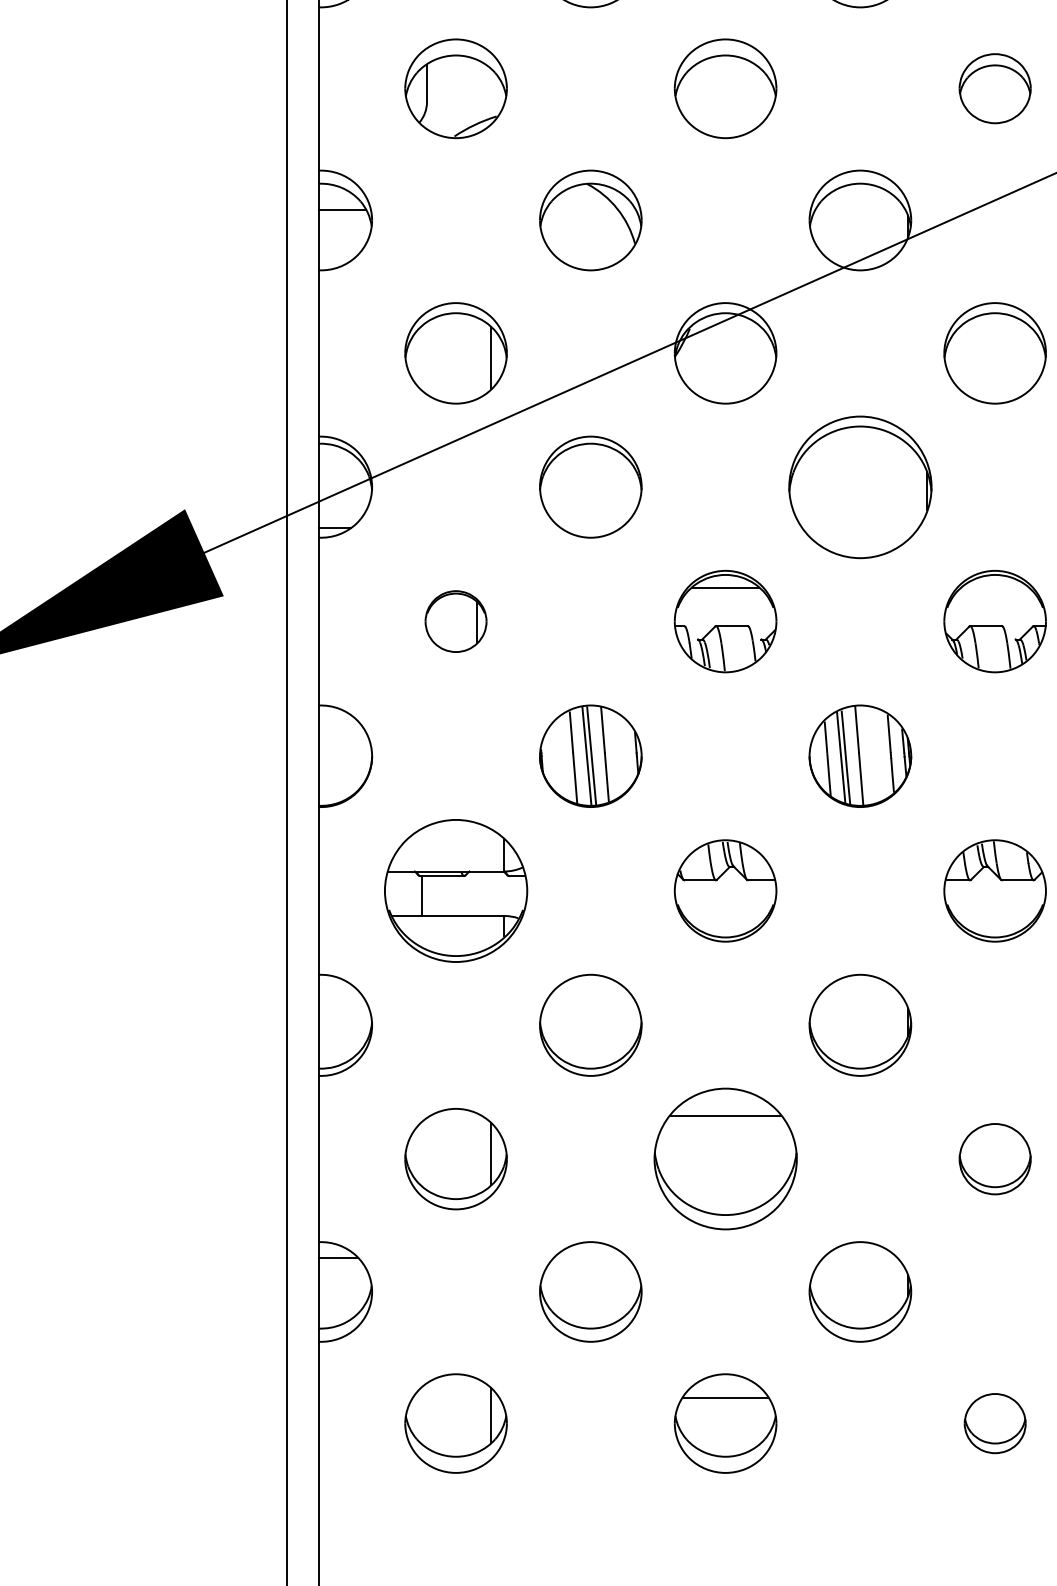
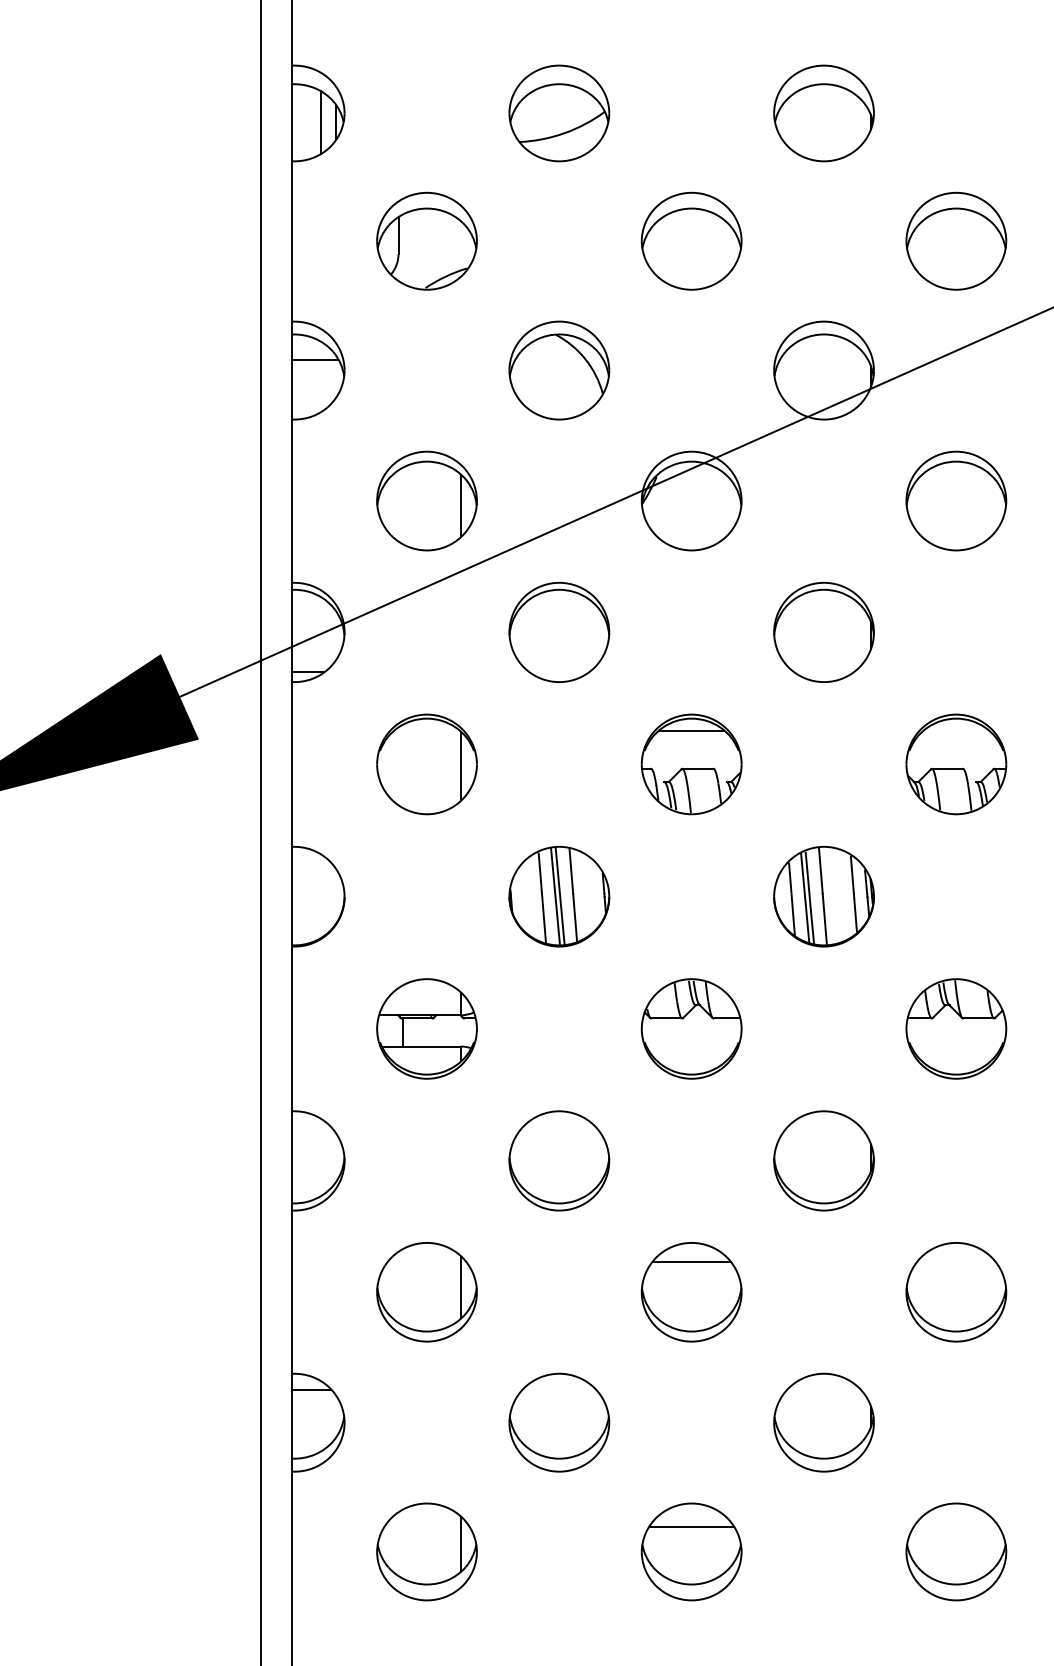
part: (995, 88) -> (956, 240), size x1.43
part: (859, 486) -> (823, 631), size x0.71
part: (455, 621) -> (426, 764), size x1.67
part: (455, 890) -> (426, 1028), size x0.71
part: (725, 1159) -> (691, 1292), size x0.71
part: (995, 1159) -> (956, 1292), size x1.43
part: (995, 1423) -> (956, 1551), size x1.67

